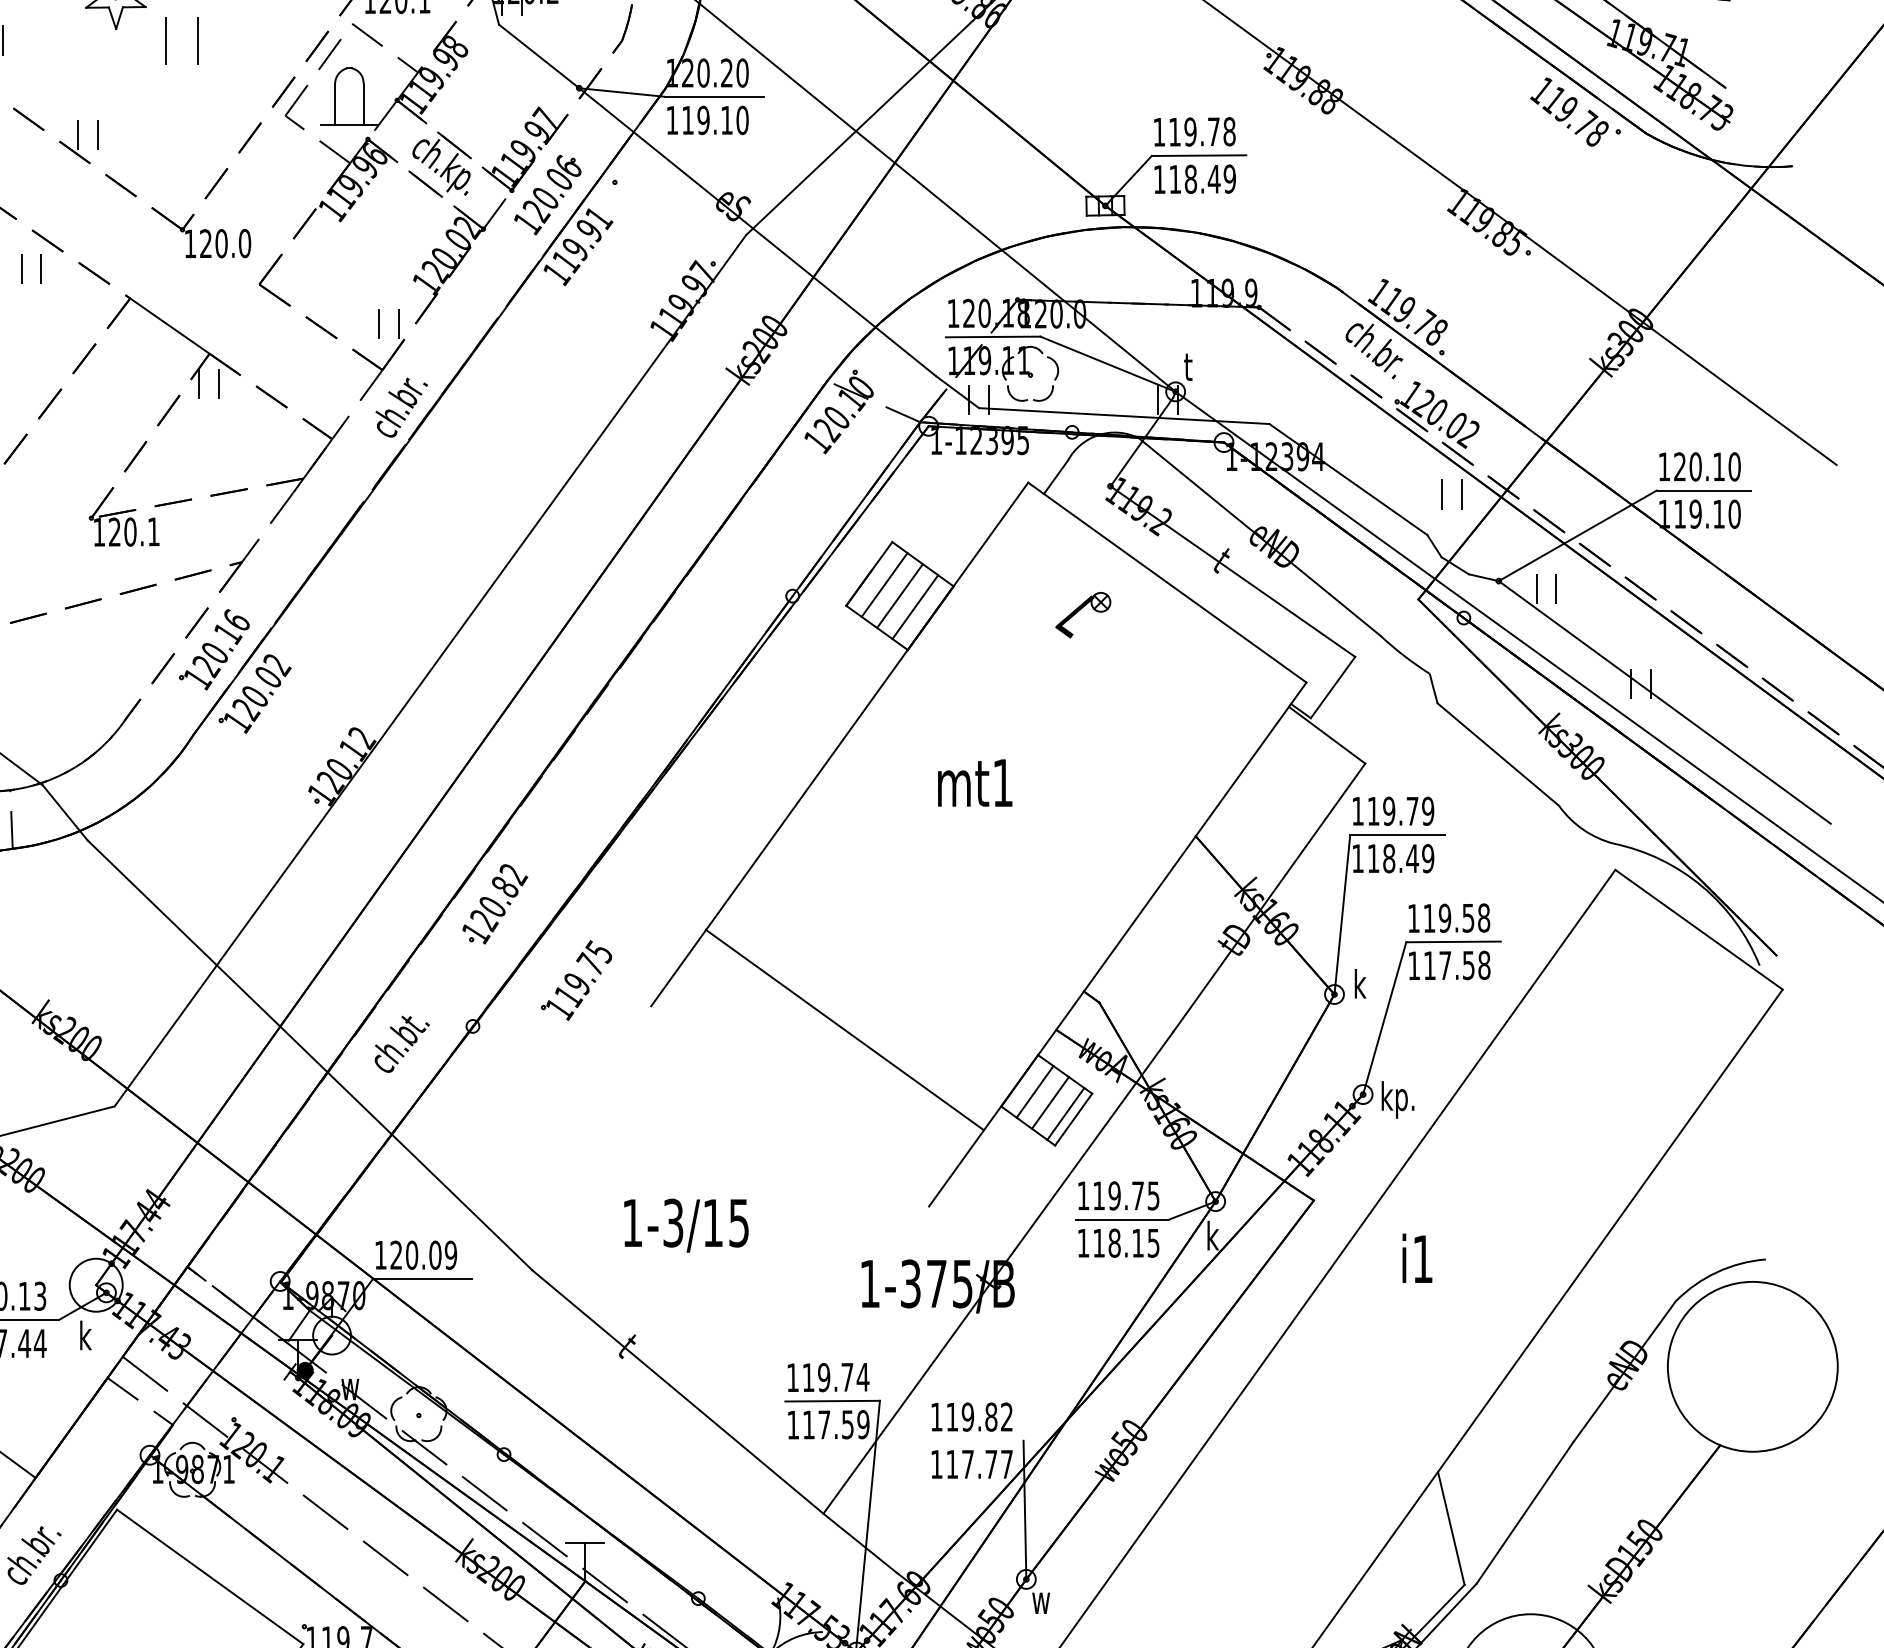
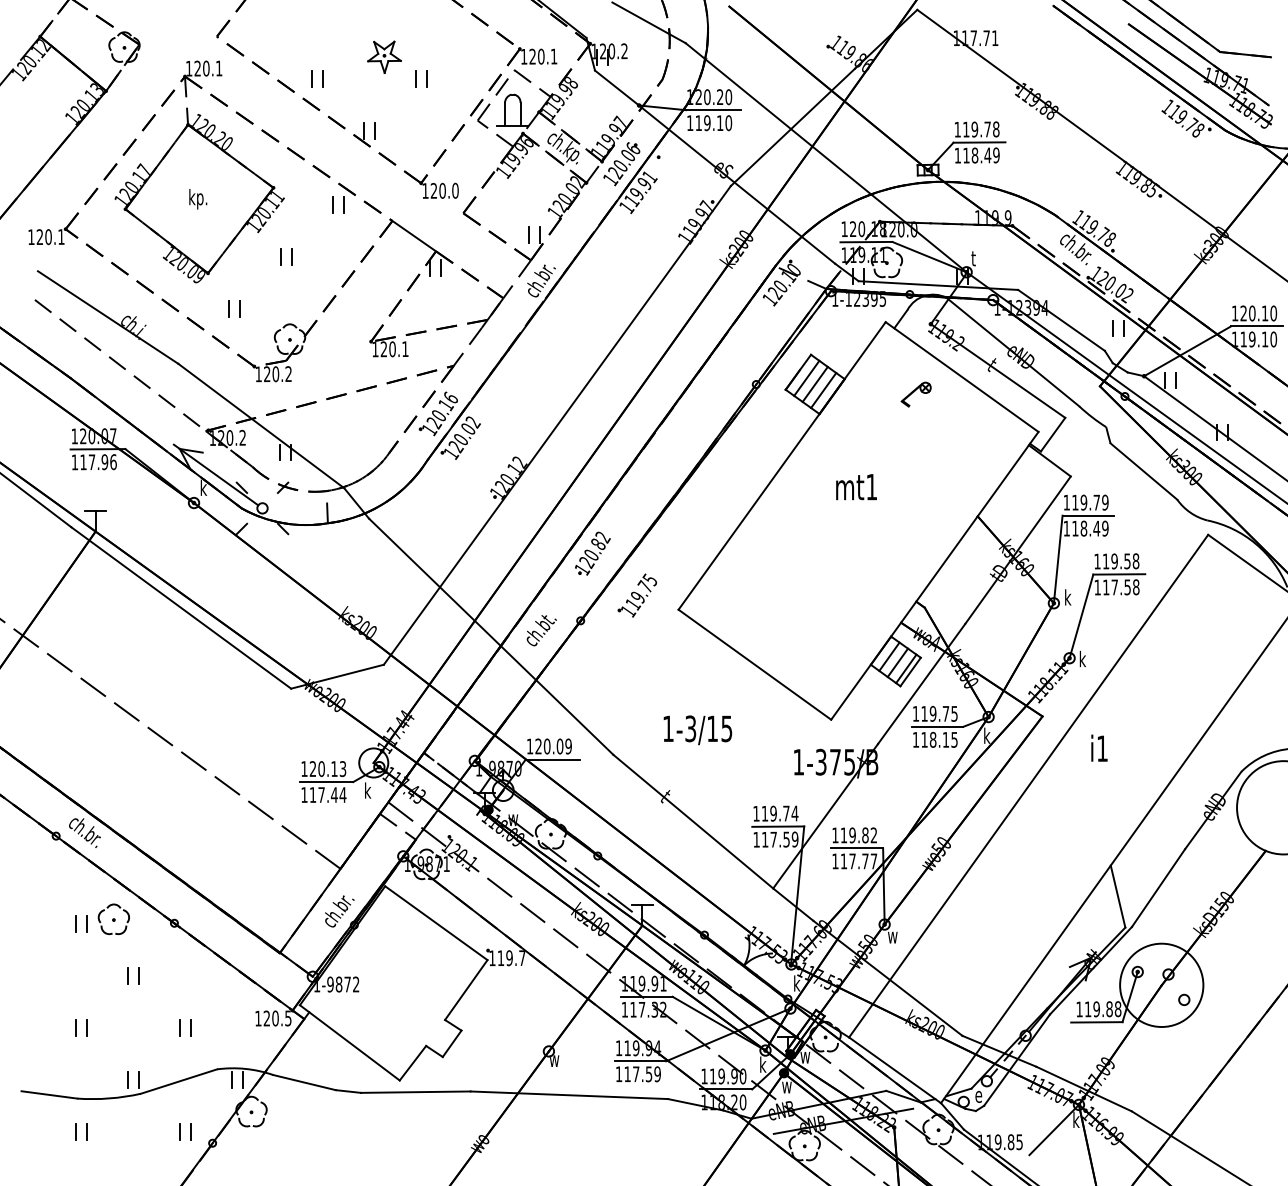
part: (183, 39) -> (421, 78), size x0.62
line: (844, 1029) -> (754, 664), moved
text: (1404, 1104) -> (1092, 663), kp. -> k
line: (976, 1440) -> (857, 848), added

